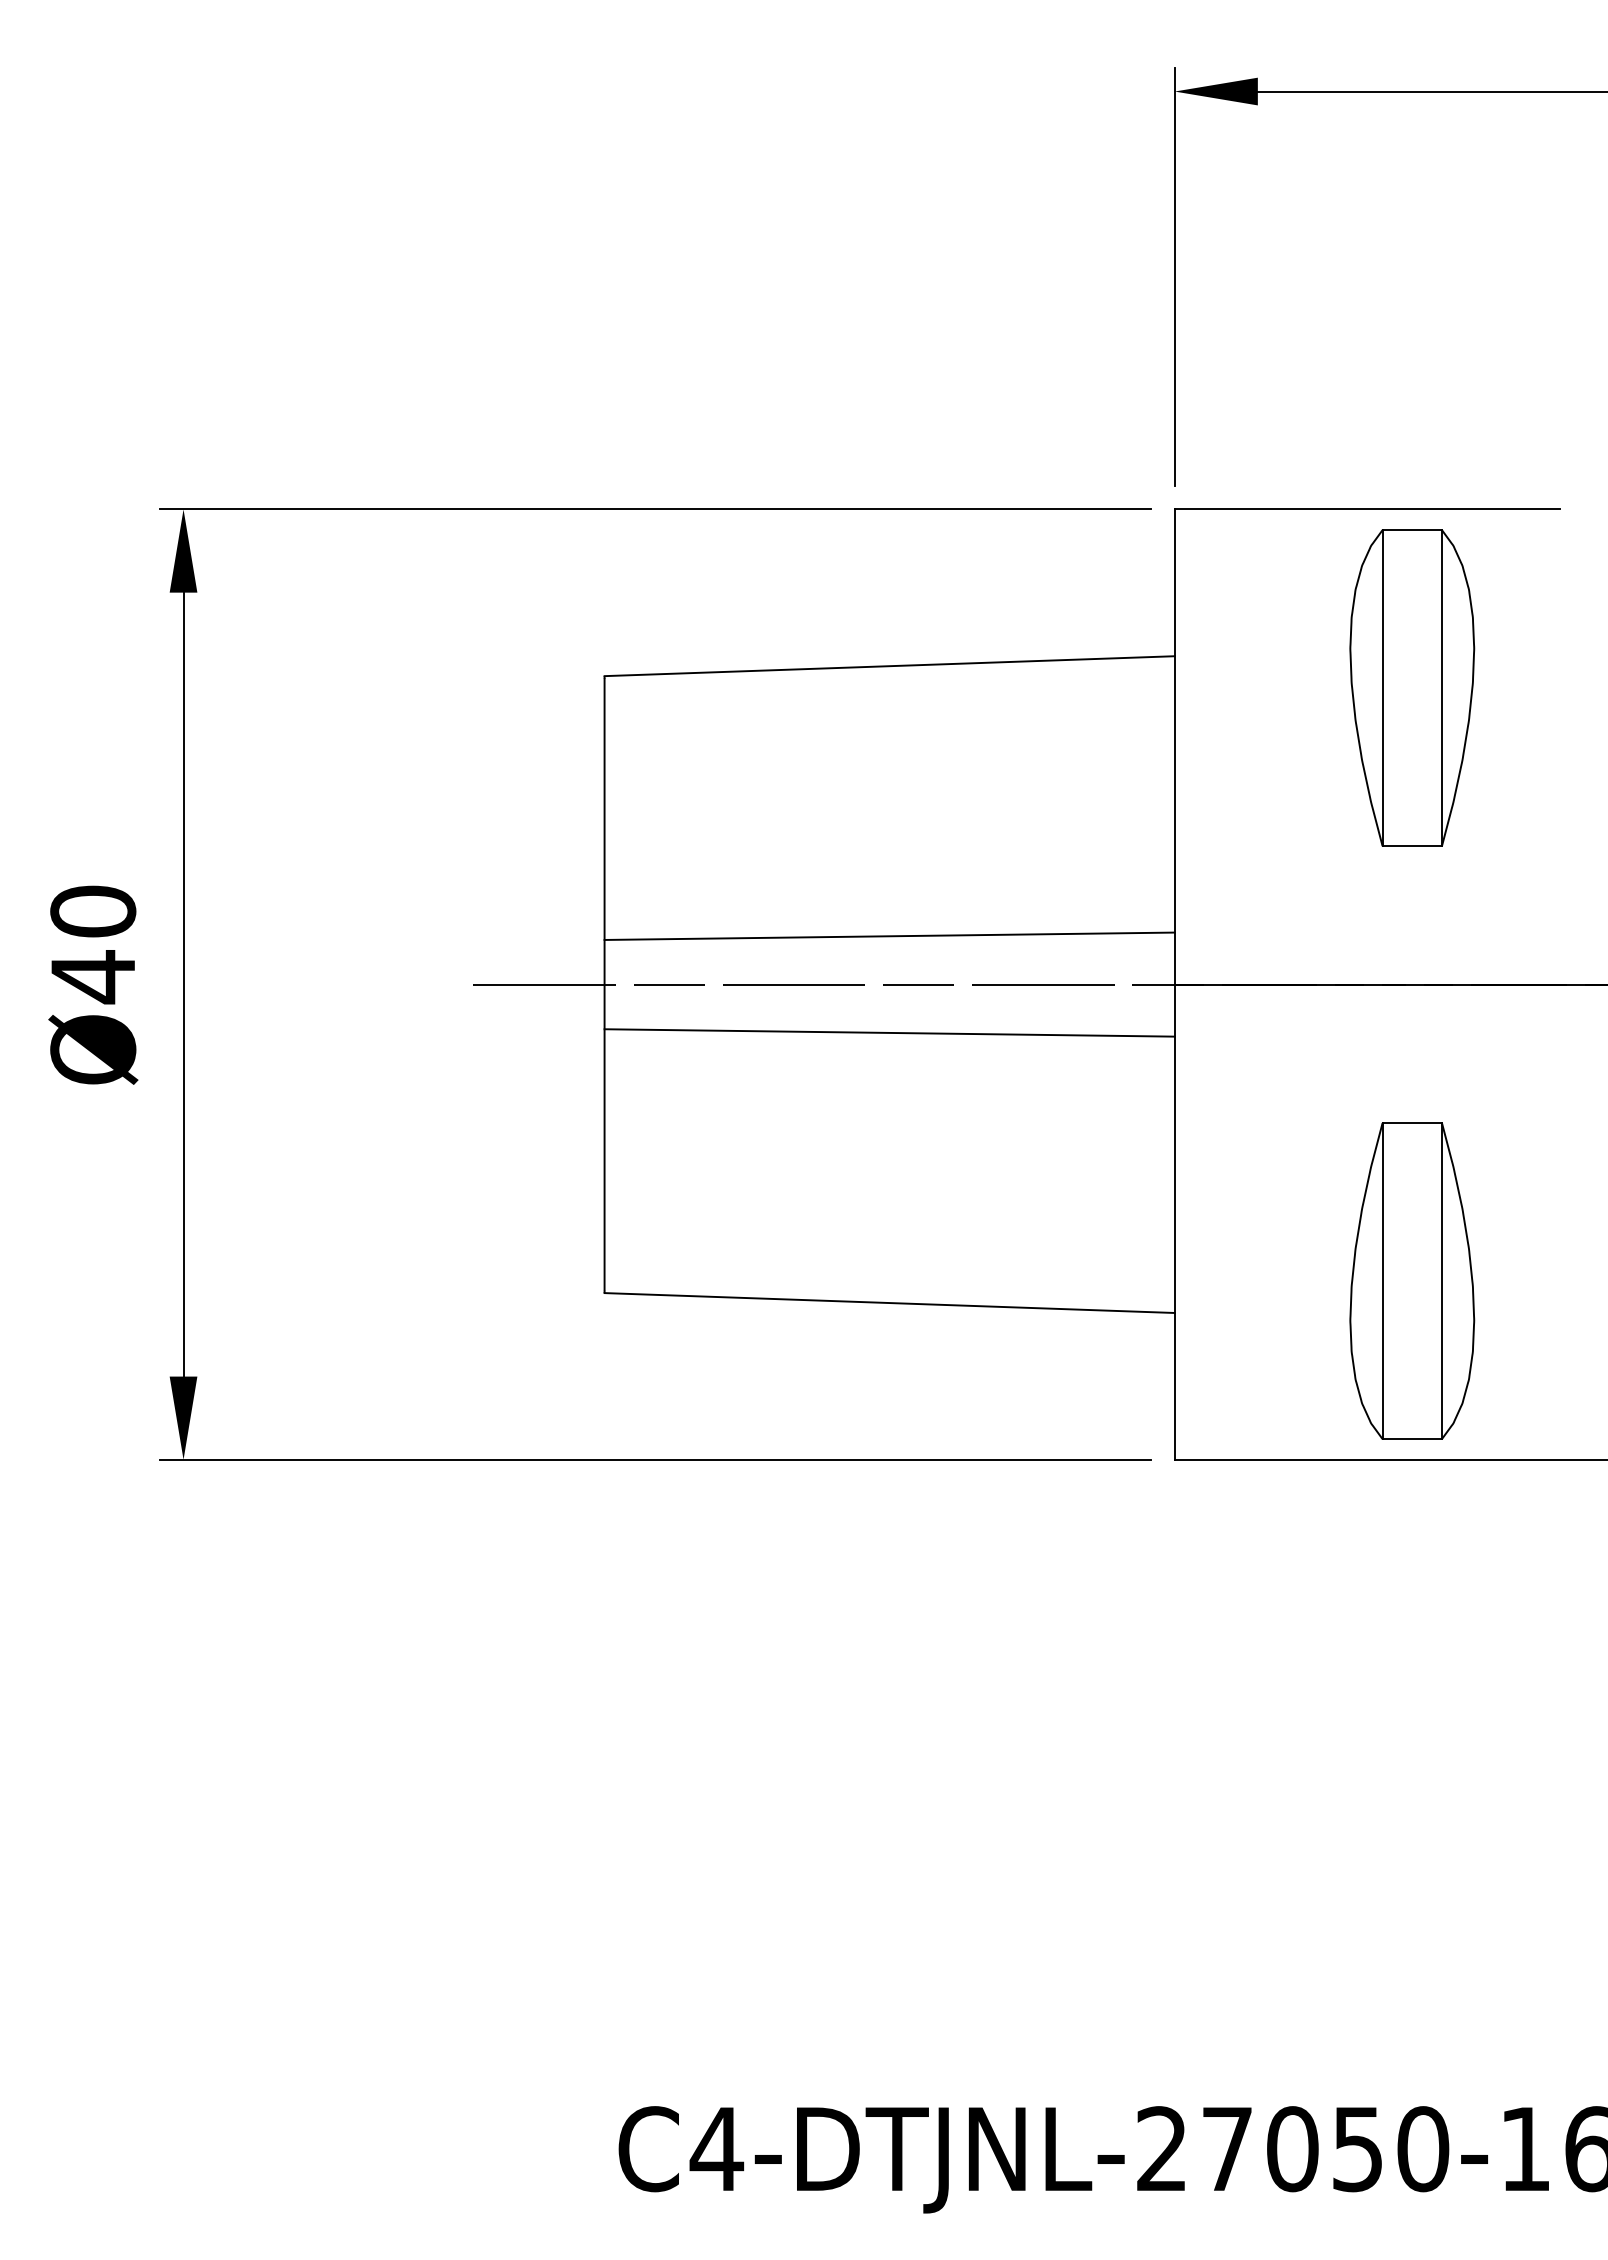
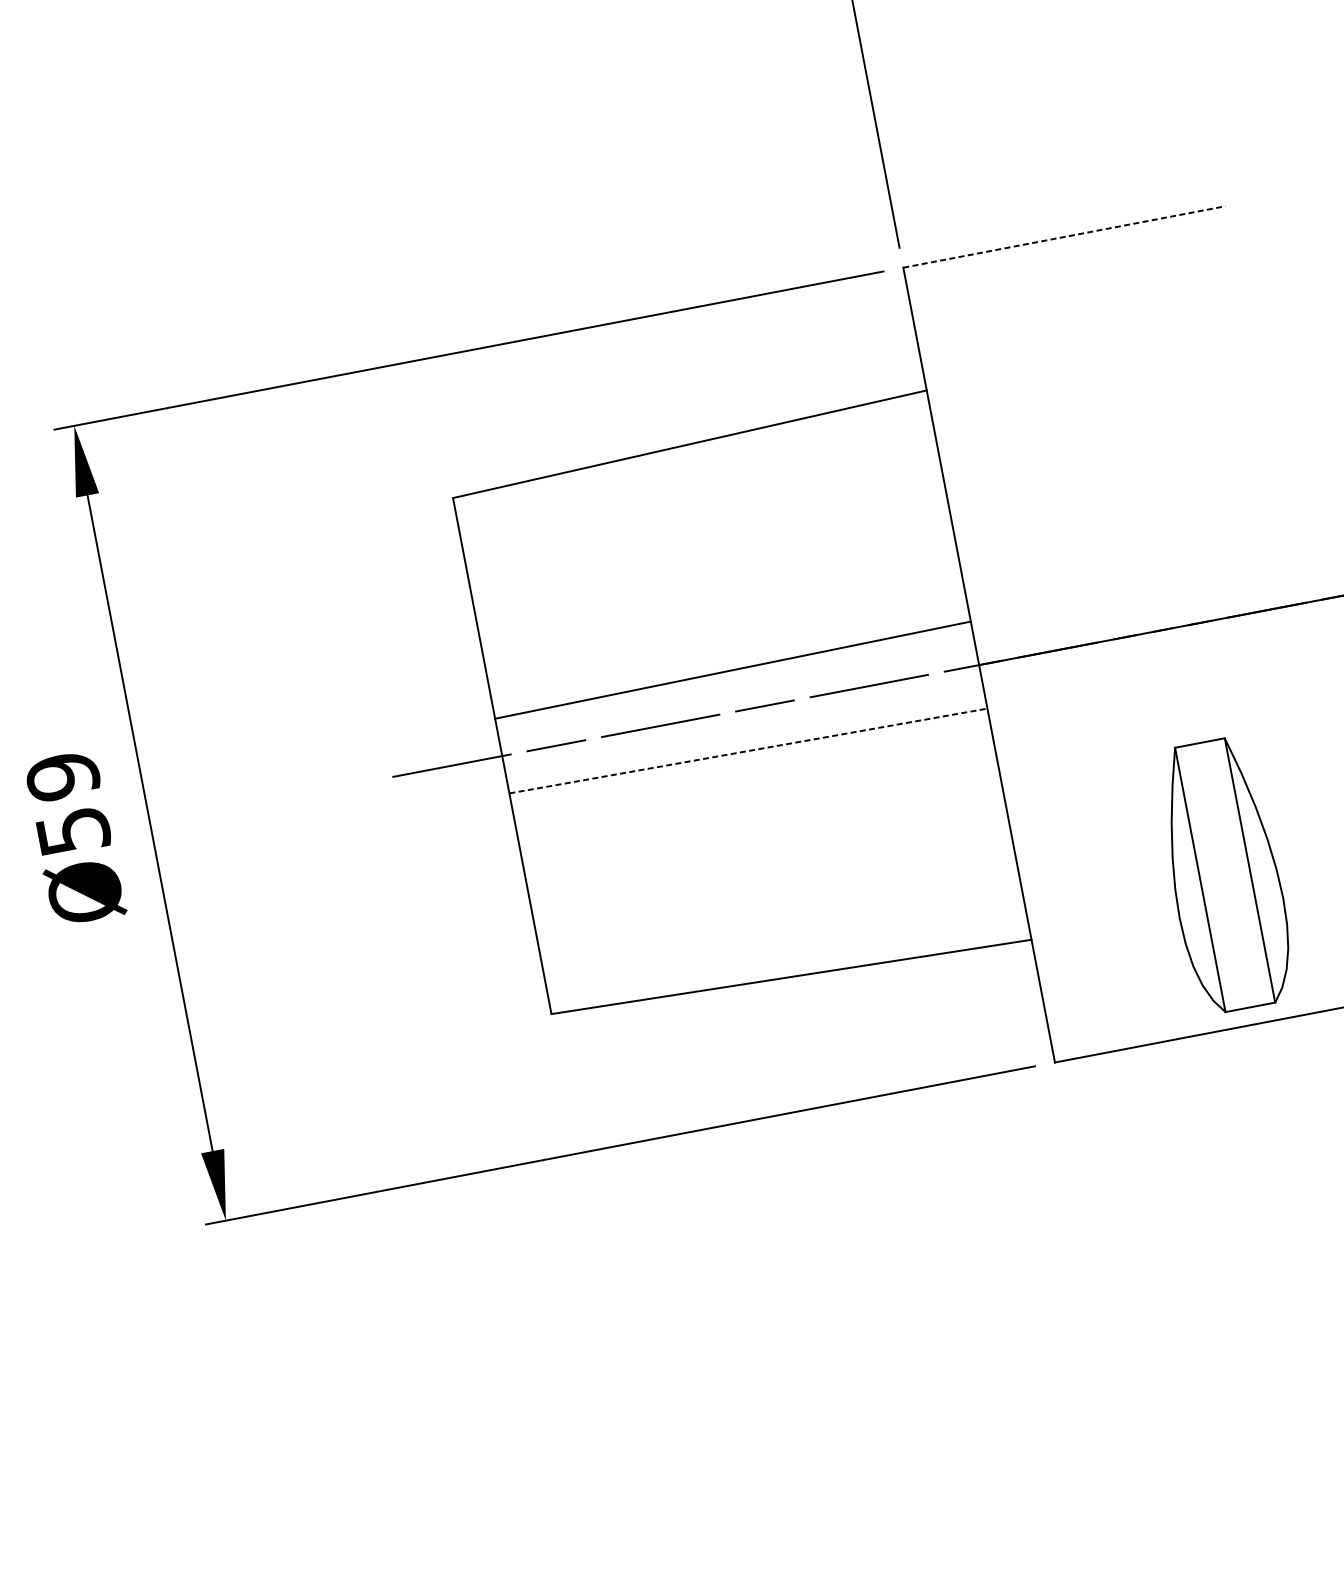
line: (1367, 509) -> (1064, 236), solid -> dashed
part: (1412, 687) -> (1130, 378), removed
text: (93, 944) -> (68, 804), Ø40 -> Ø59
line: (890, 1032) -> (749, 750), solid -> dashed

